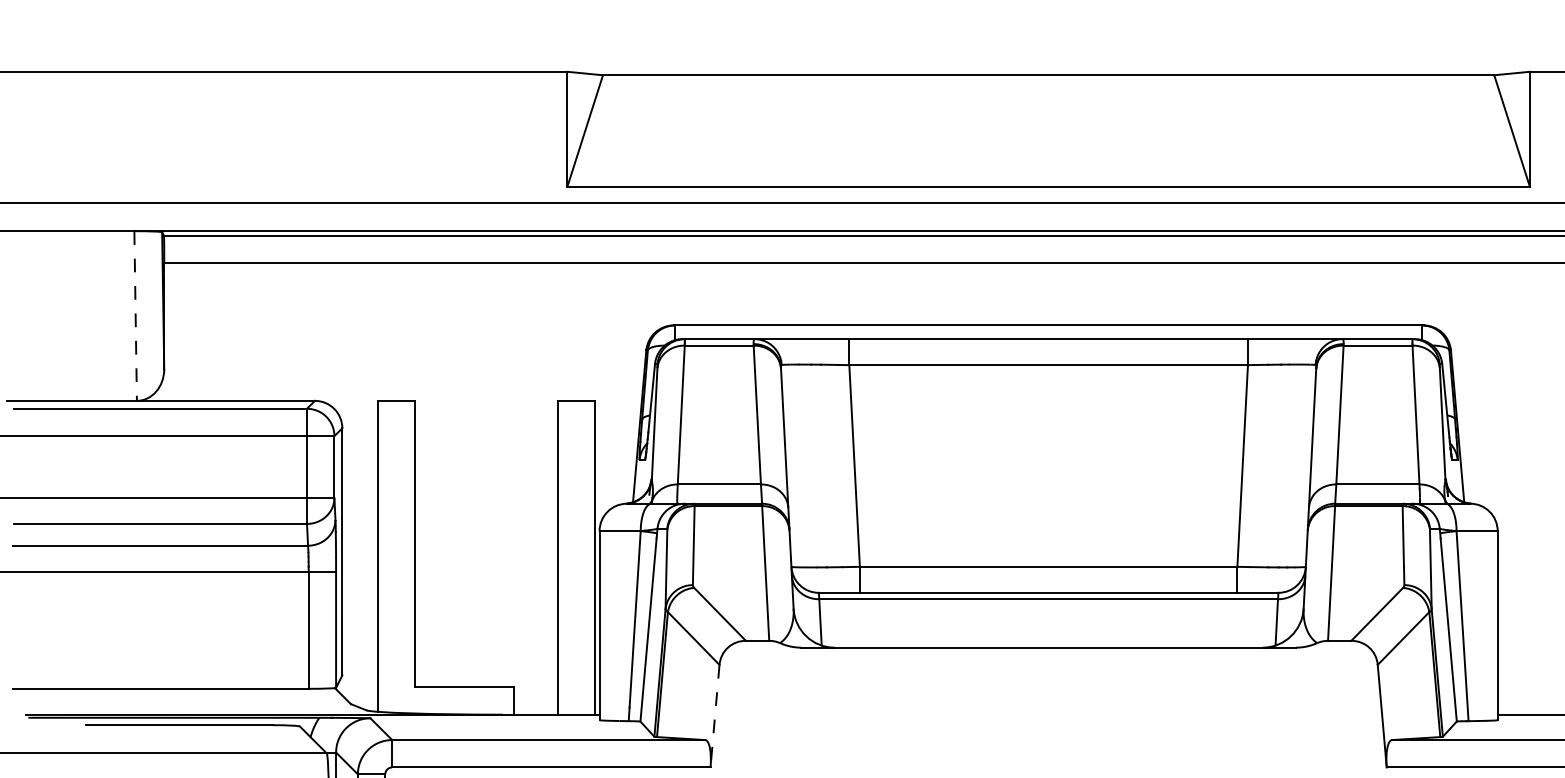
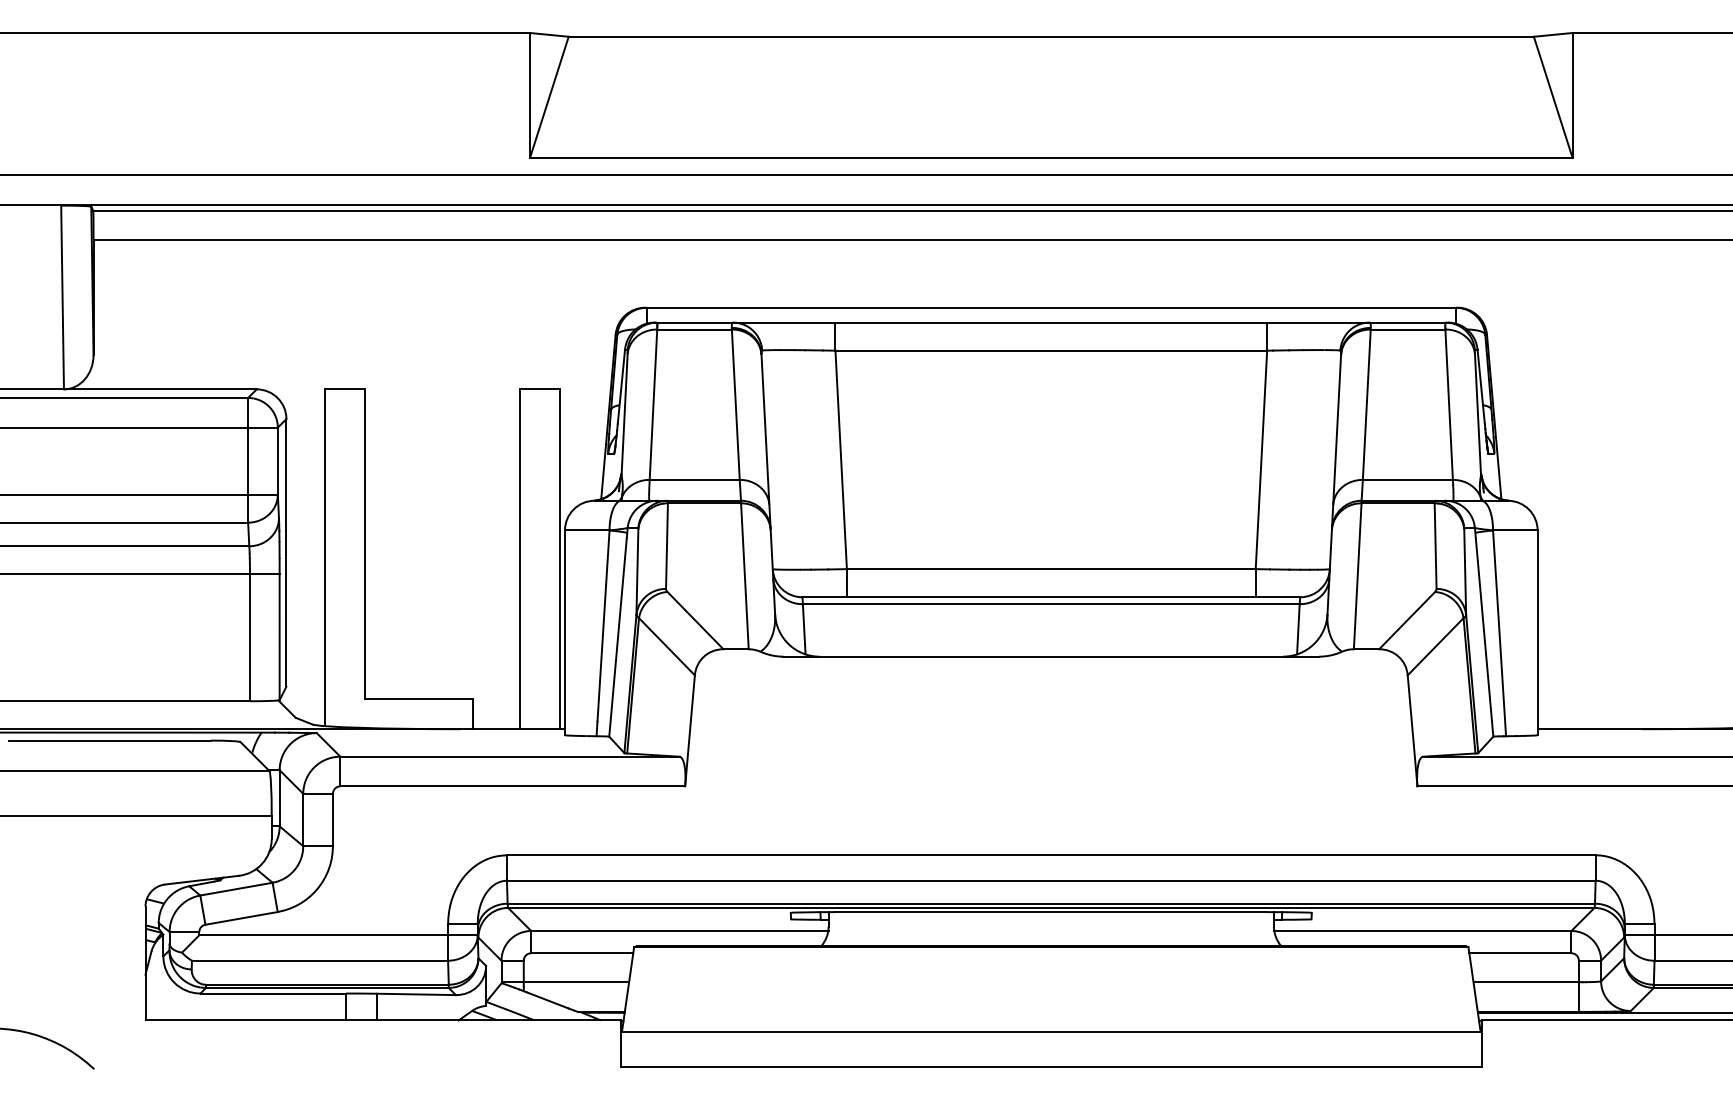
line: (135, 316) -> (62, 297), dashed -> solid
line: (715, 715) -> (690, 730), dashed -> solid

